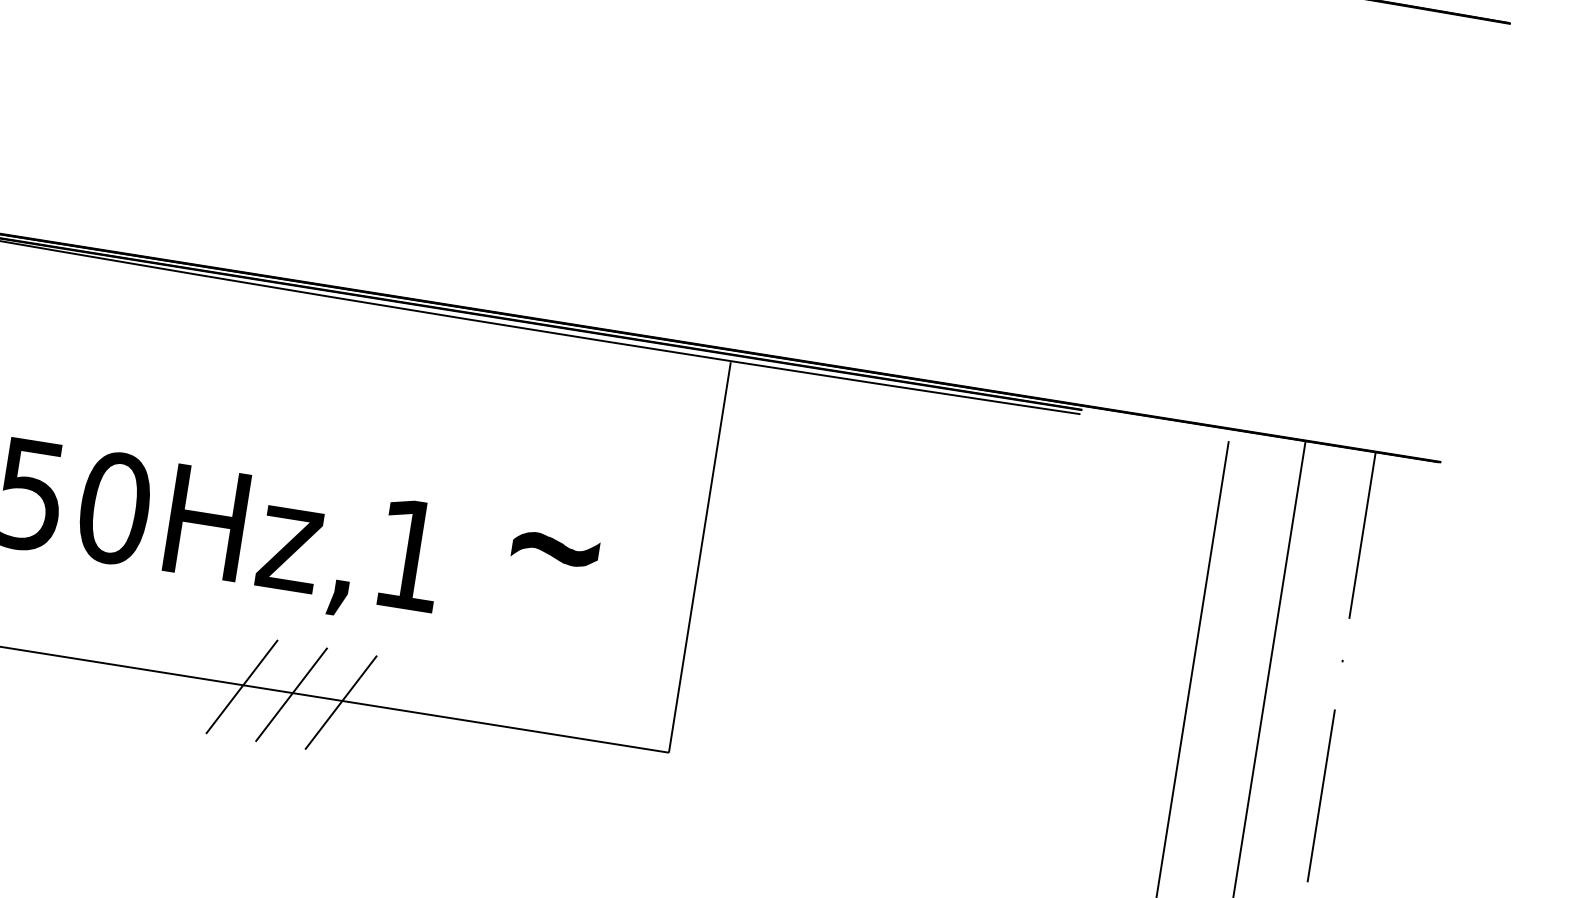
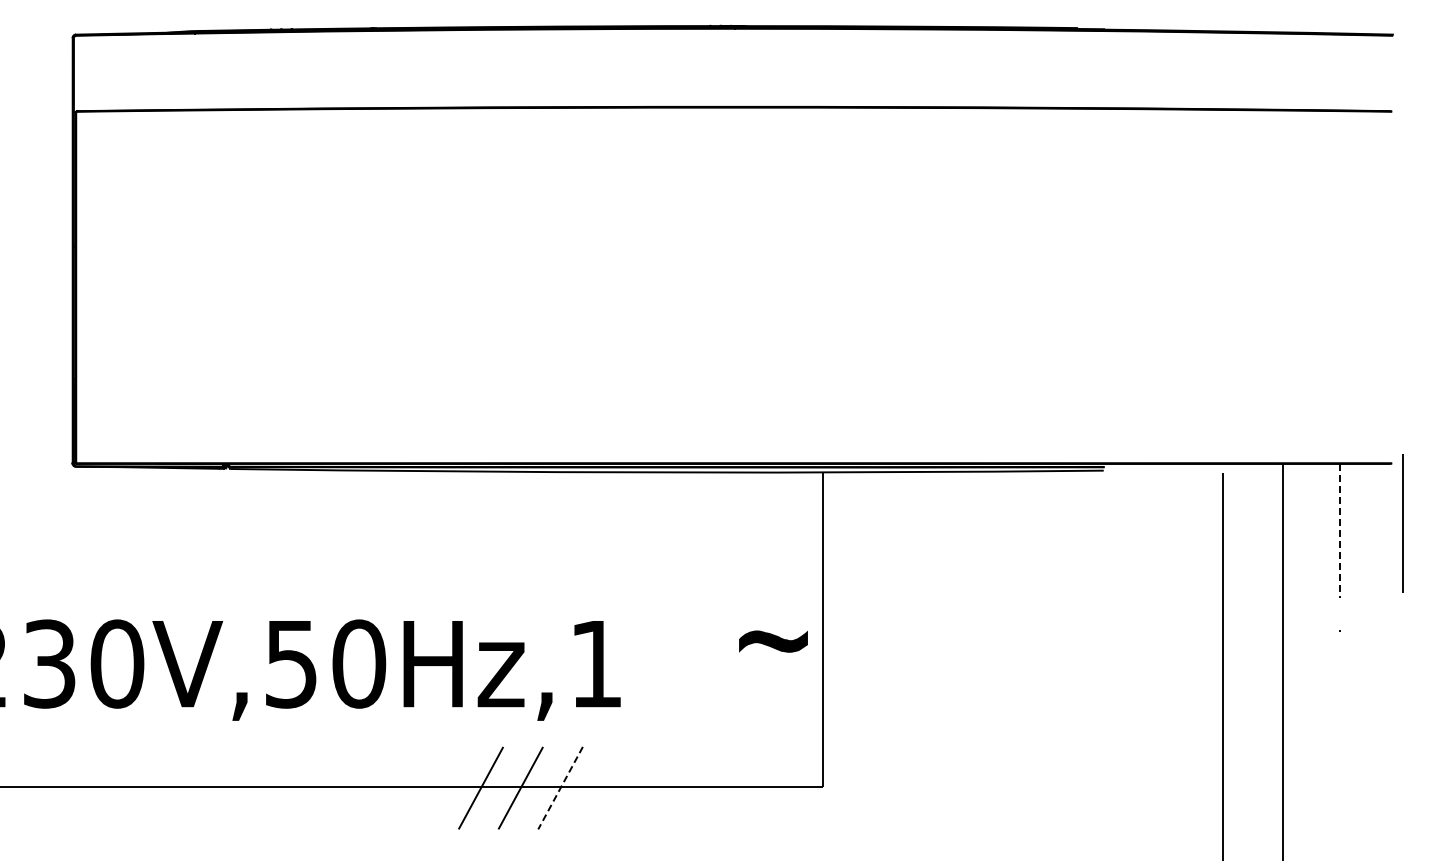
line: (1362, 535) -> (1339, 530), solid -> dashed
part: (555, 549) -> (773, 641), moved
line: (340, 703) -> (560, 788), solid -> dashed
line: (1321, 795) -> (1402, 523), moved

